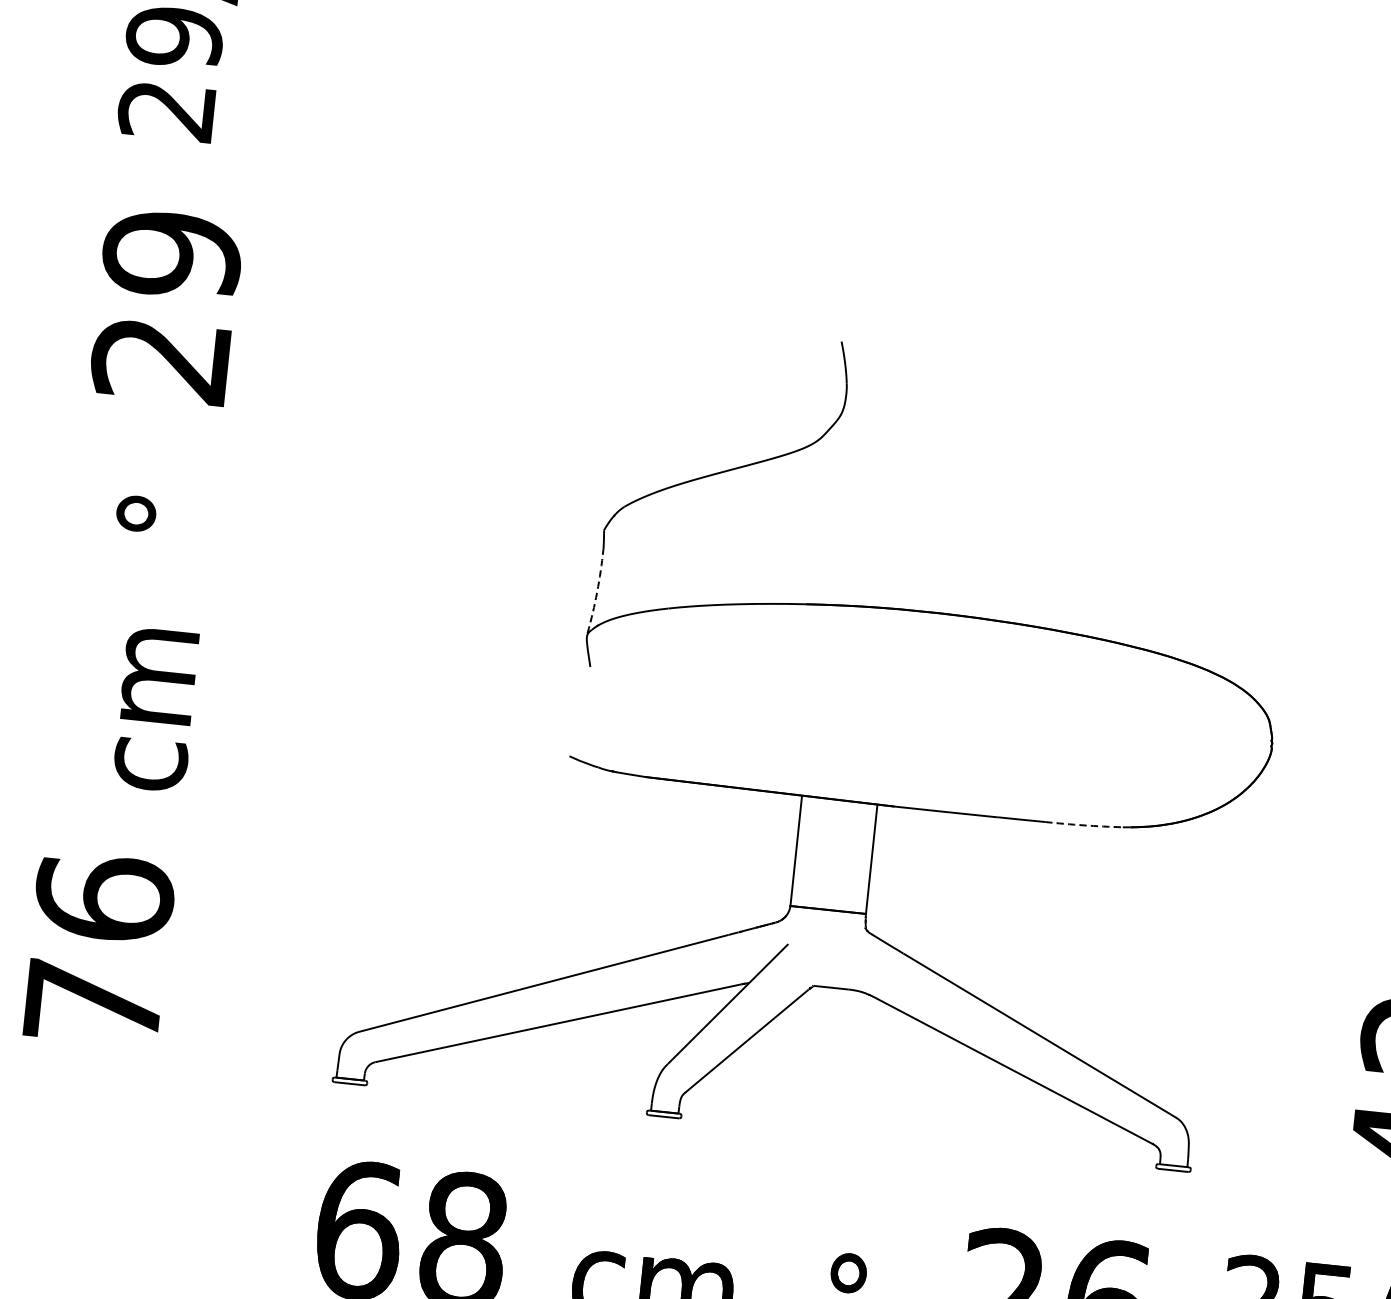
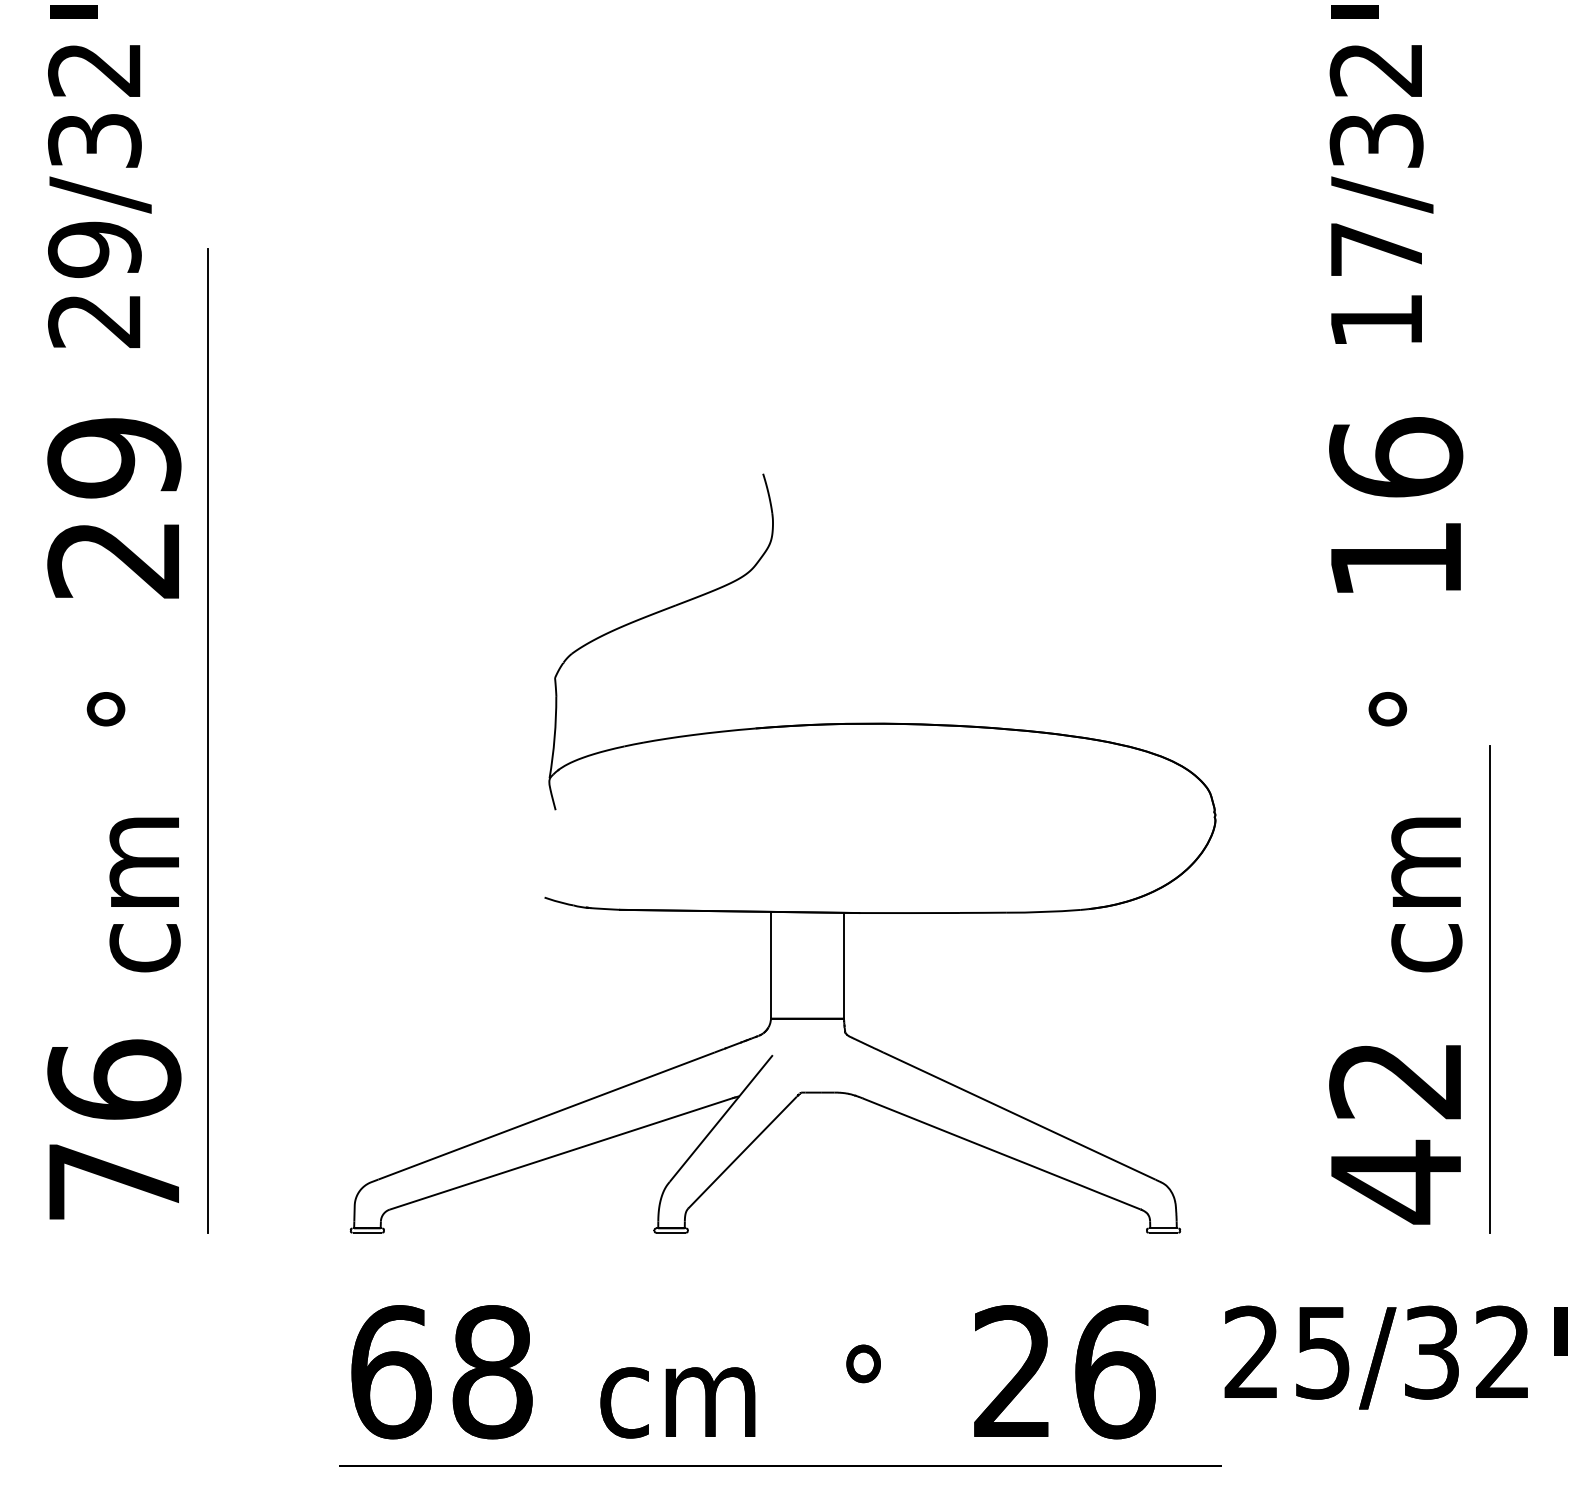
line: (238, 557) -> (208, 740), added
arc: (597, 591) -> (554, 737), dashed -> solid
arc: (1083, 825) -> (1043, 912), dashed -> solid

